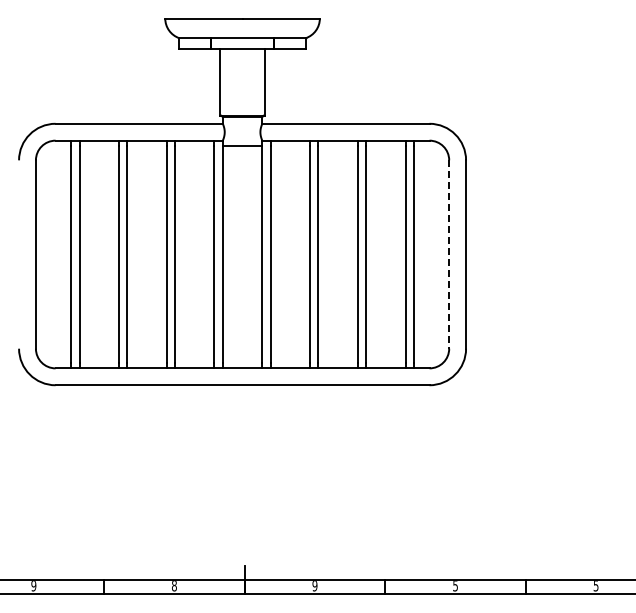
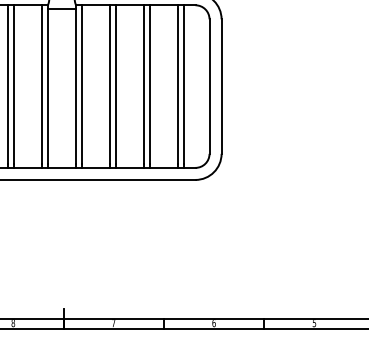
line: (449, 255) -> (209, 87), dashed -> solid
text: (314, 586) -> (113, 323), 9 -> 7
text: (455, 586) -> (214, 323), 5 -> 6

